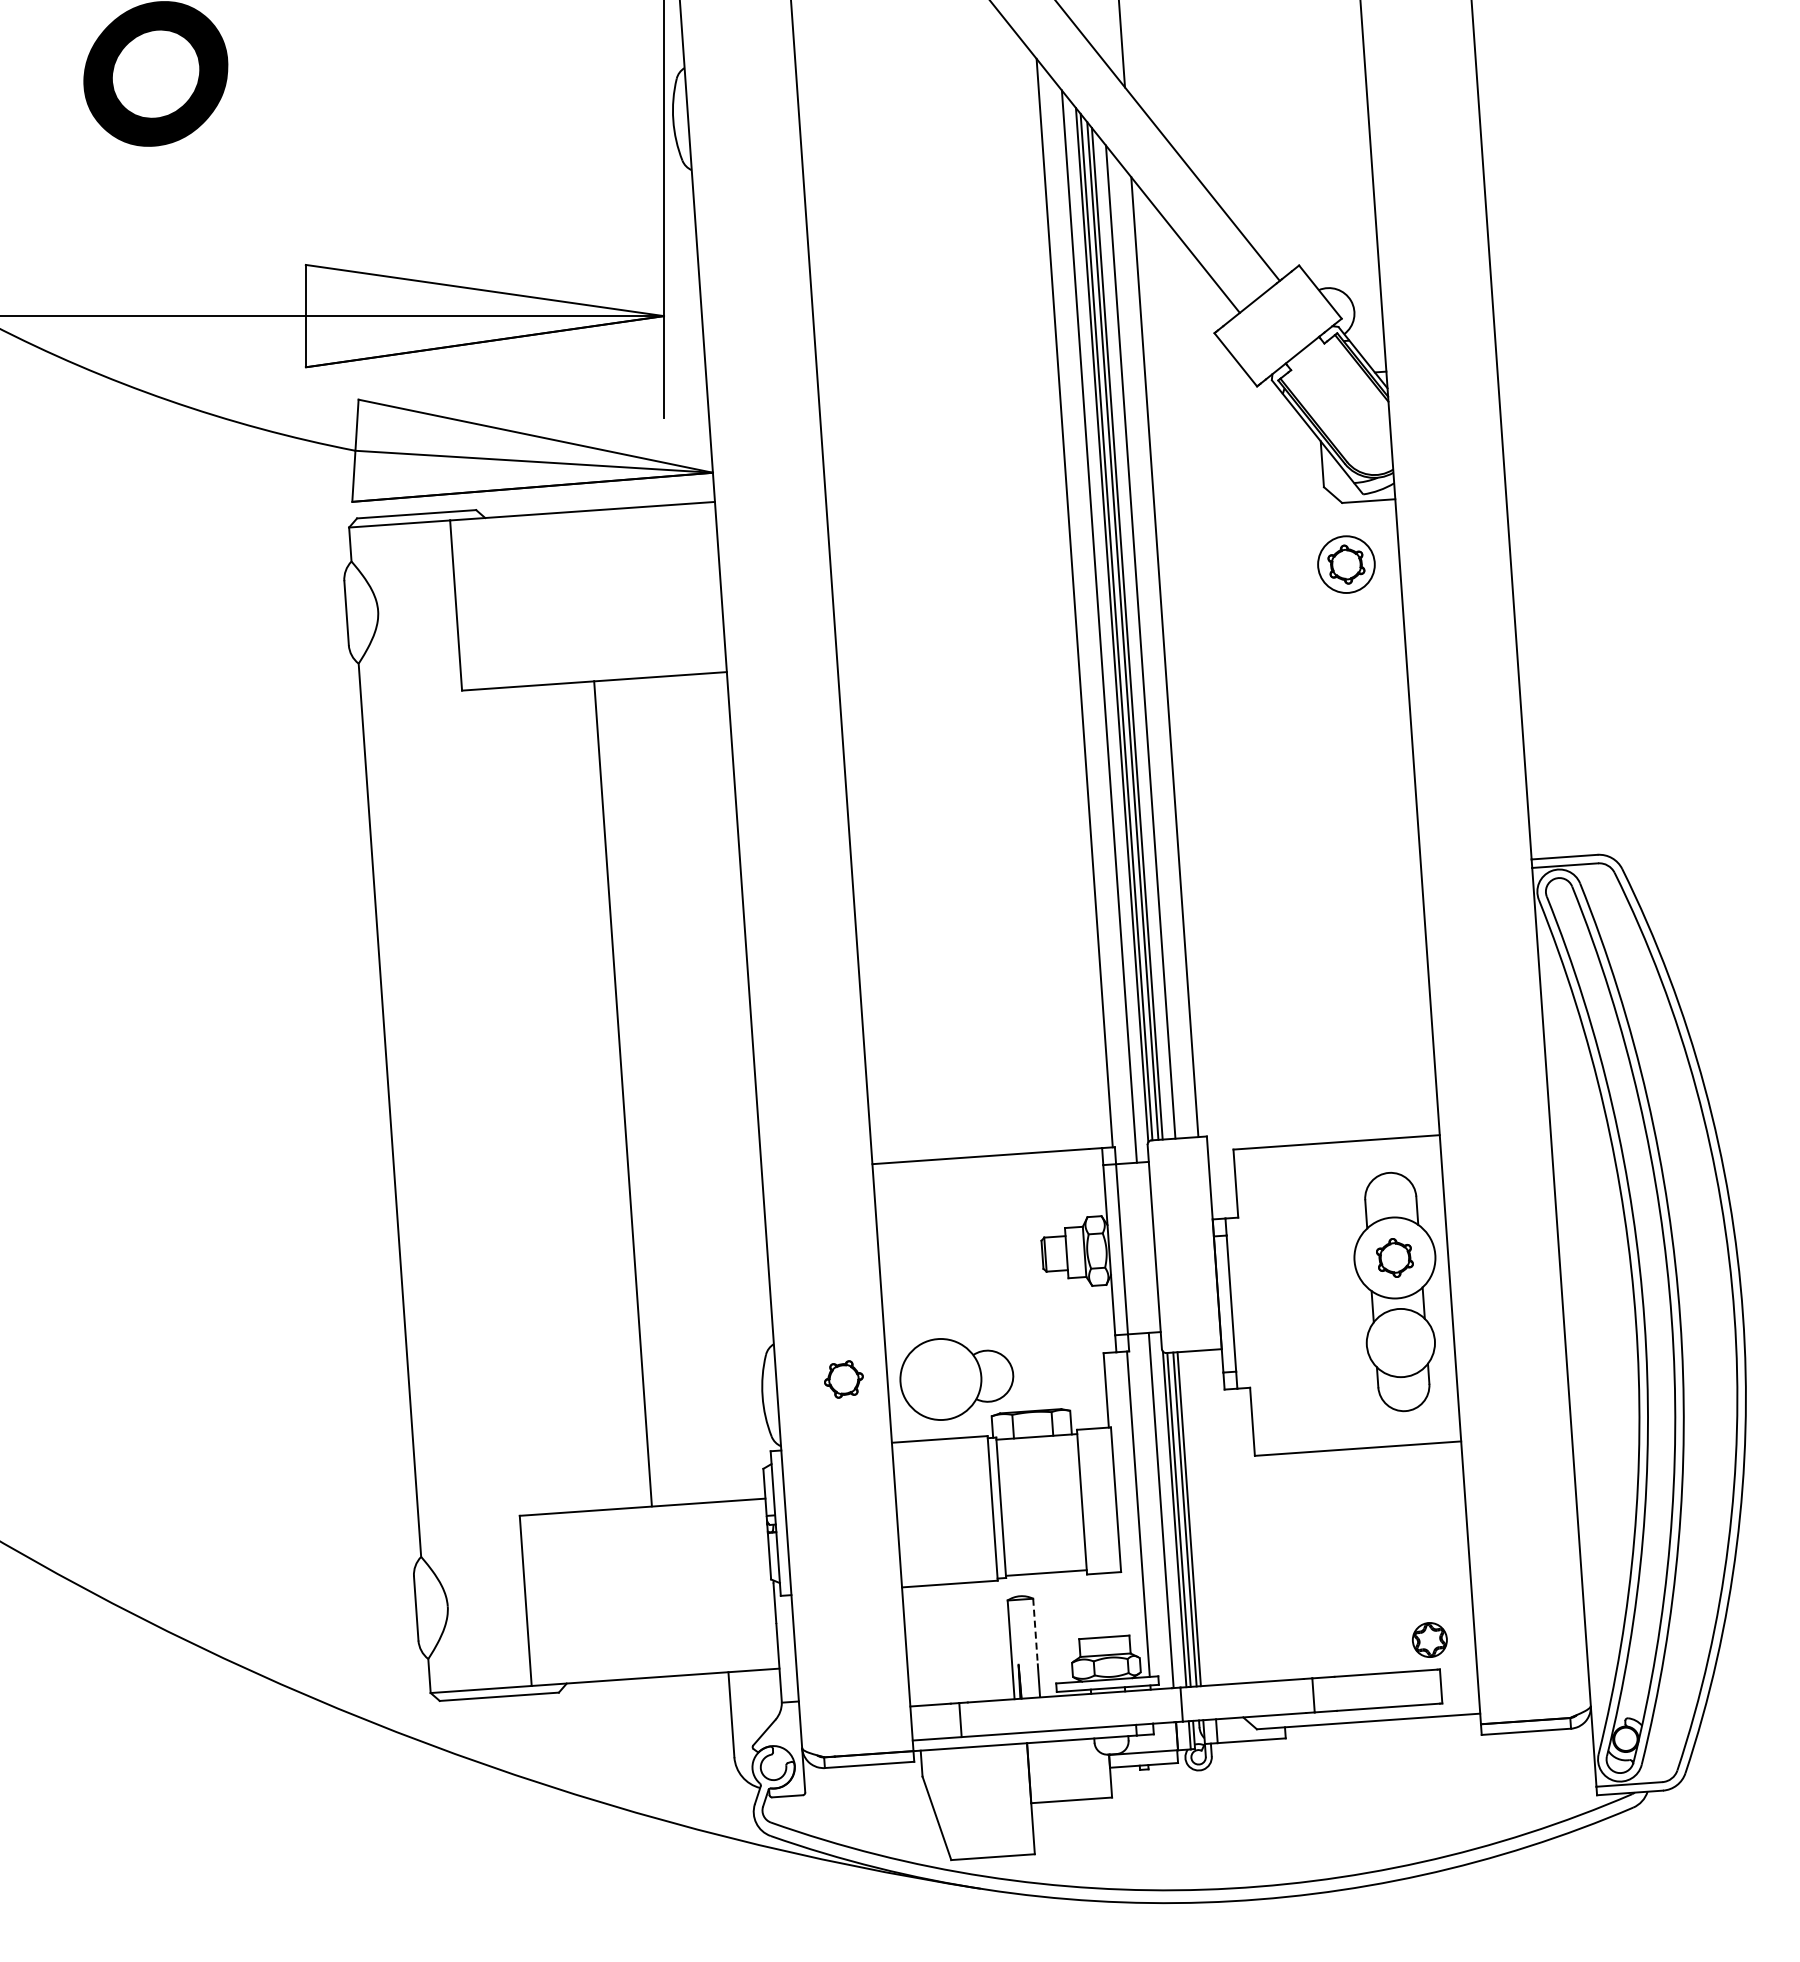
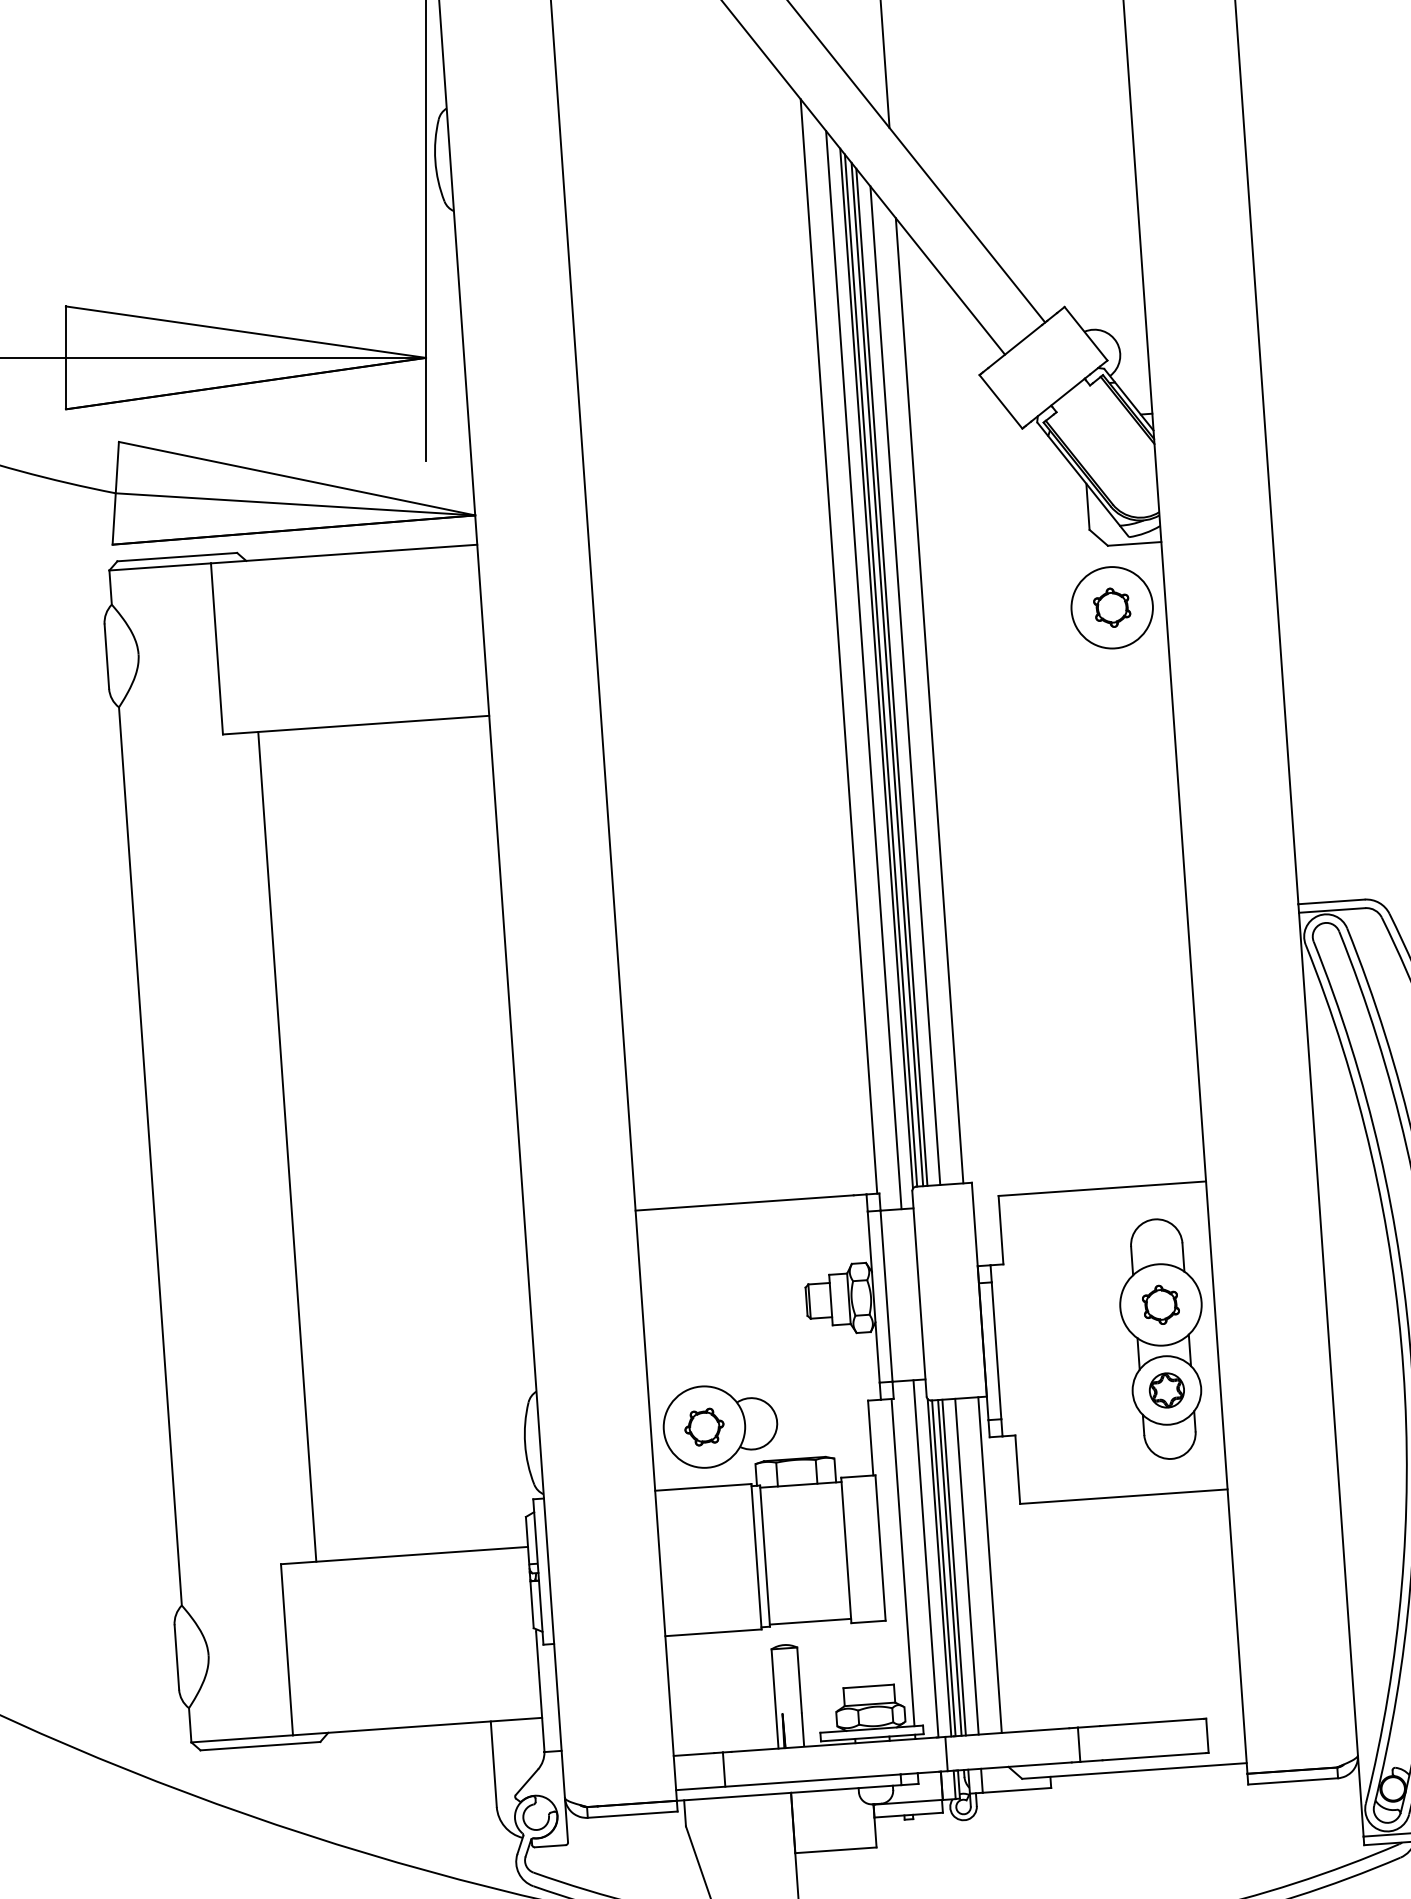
circle: (1345, 564) -> (1111, 607), size x1.43
line: (622, 1093) -> (286, 1146), moved
part: (843, 1379) -> (704, 1427), moved
line: (1224, 1516) -> (989, 1564), added
line: (1201, 1518) -> (966, 1566), added
line: (1035, 1631) -> (799, 1680), dashed -> solid
part: (1429, 1639) -> (1166, 1389), moved

